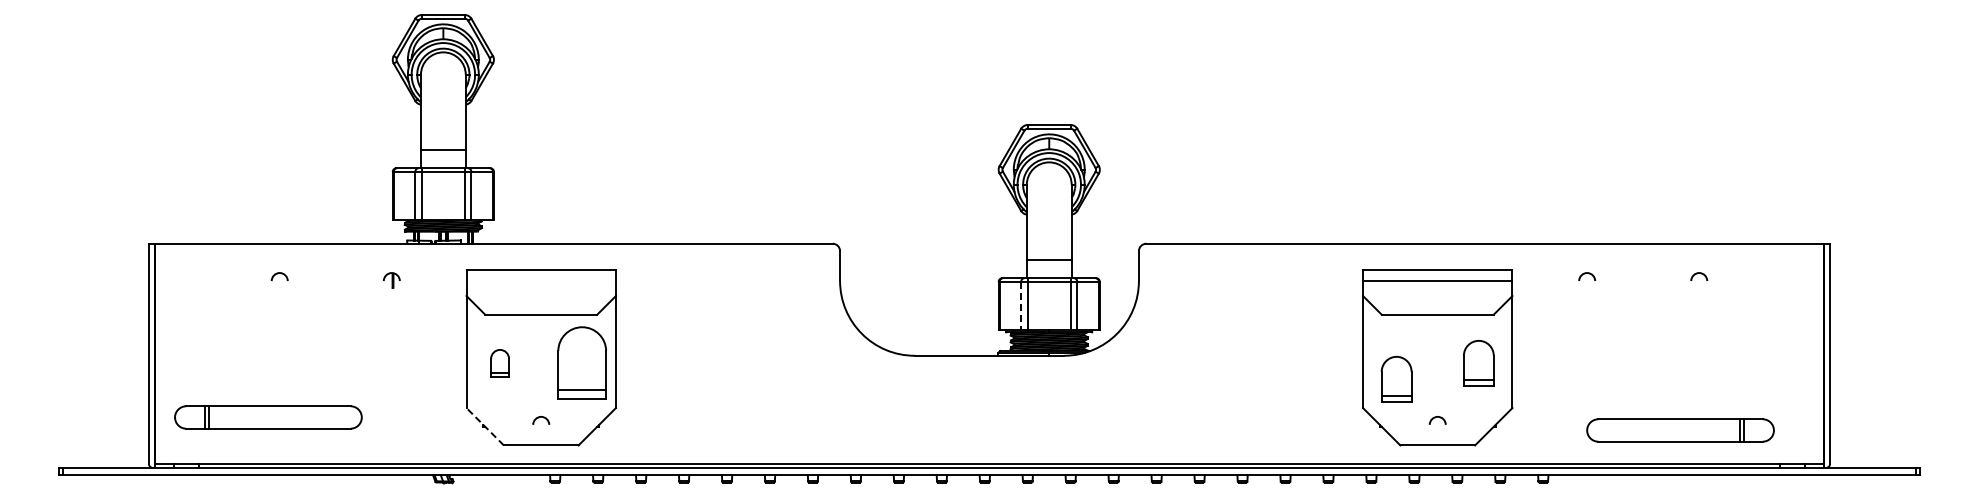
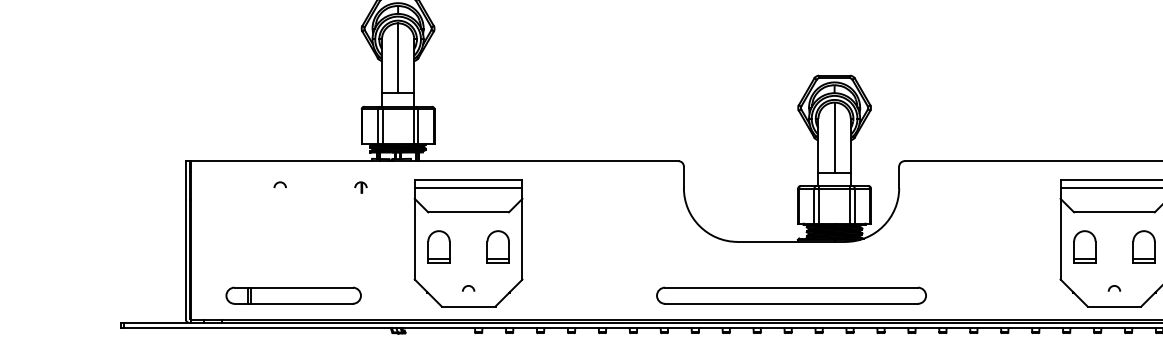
line: (443, 100) -> (398, 58), added
line: (1049, 210) -> (834, 137), added
line: (540, 281) -> (468, 188), added
line: (1021, 306) -> (814, 206), dashed -> solid
part: (499, 363) -> (438, 247), size x1.67
part: (582, 363) -> (498, 247), size x0.62
part: (1396, 379) -> (1084, 247), moved
part: (268, 417) -> (293, 295), moved
line: (484, 426) -> (427, 292), dashed -> solid
part: (989, 430) -> (791, 295), added

